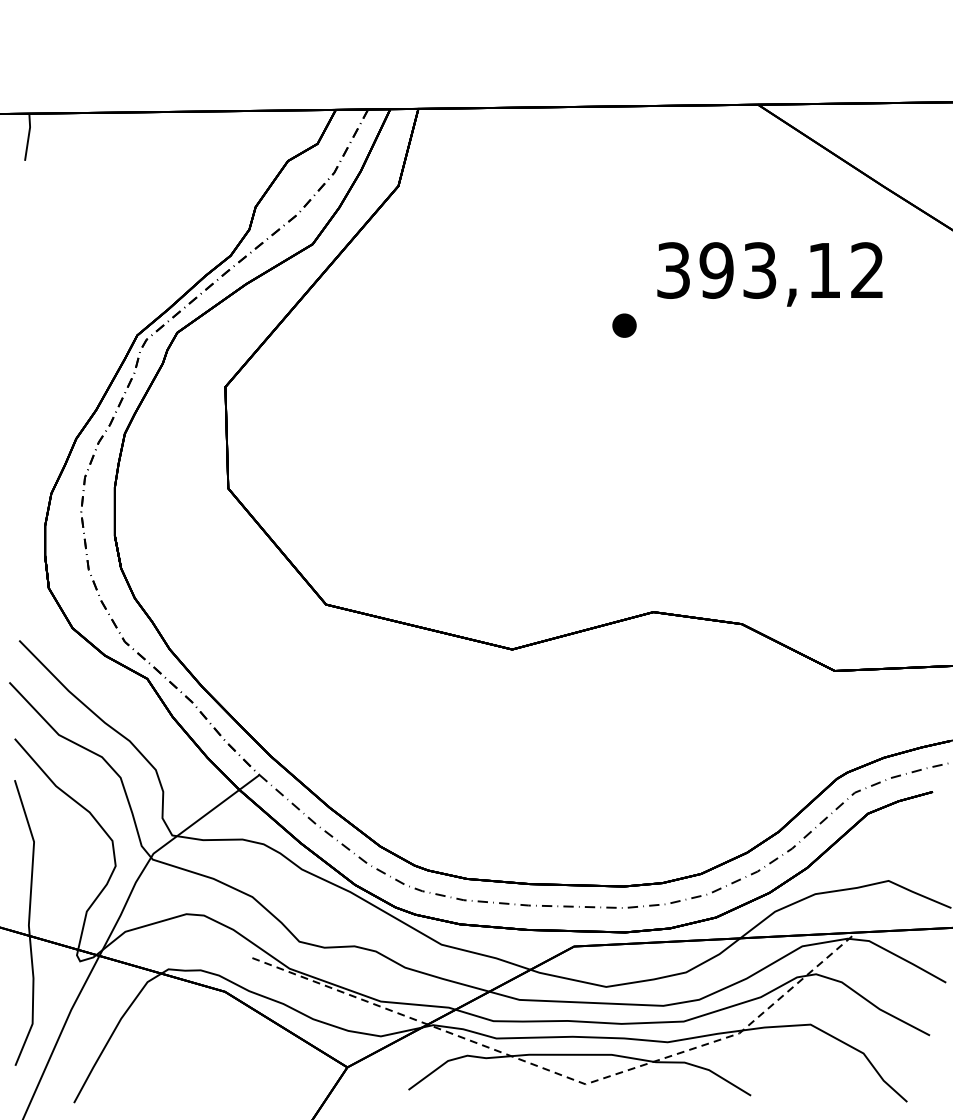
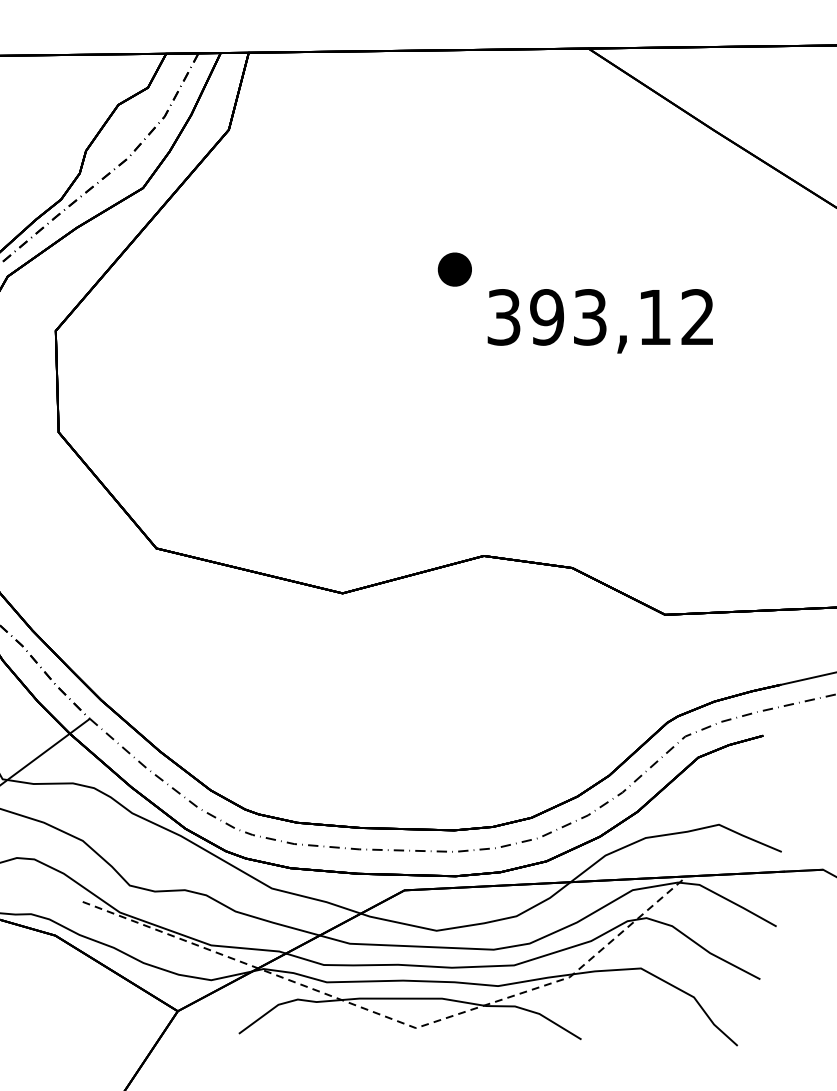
text: (769, 274) -> (599, 321), moved
part: (624, 325) -> (454, 269), size x1.4

